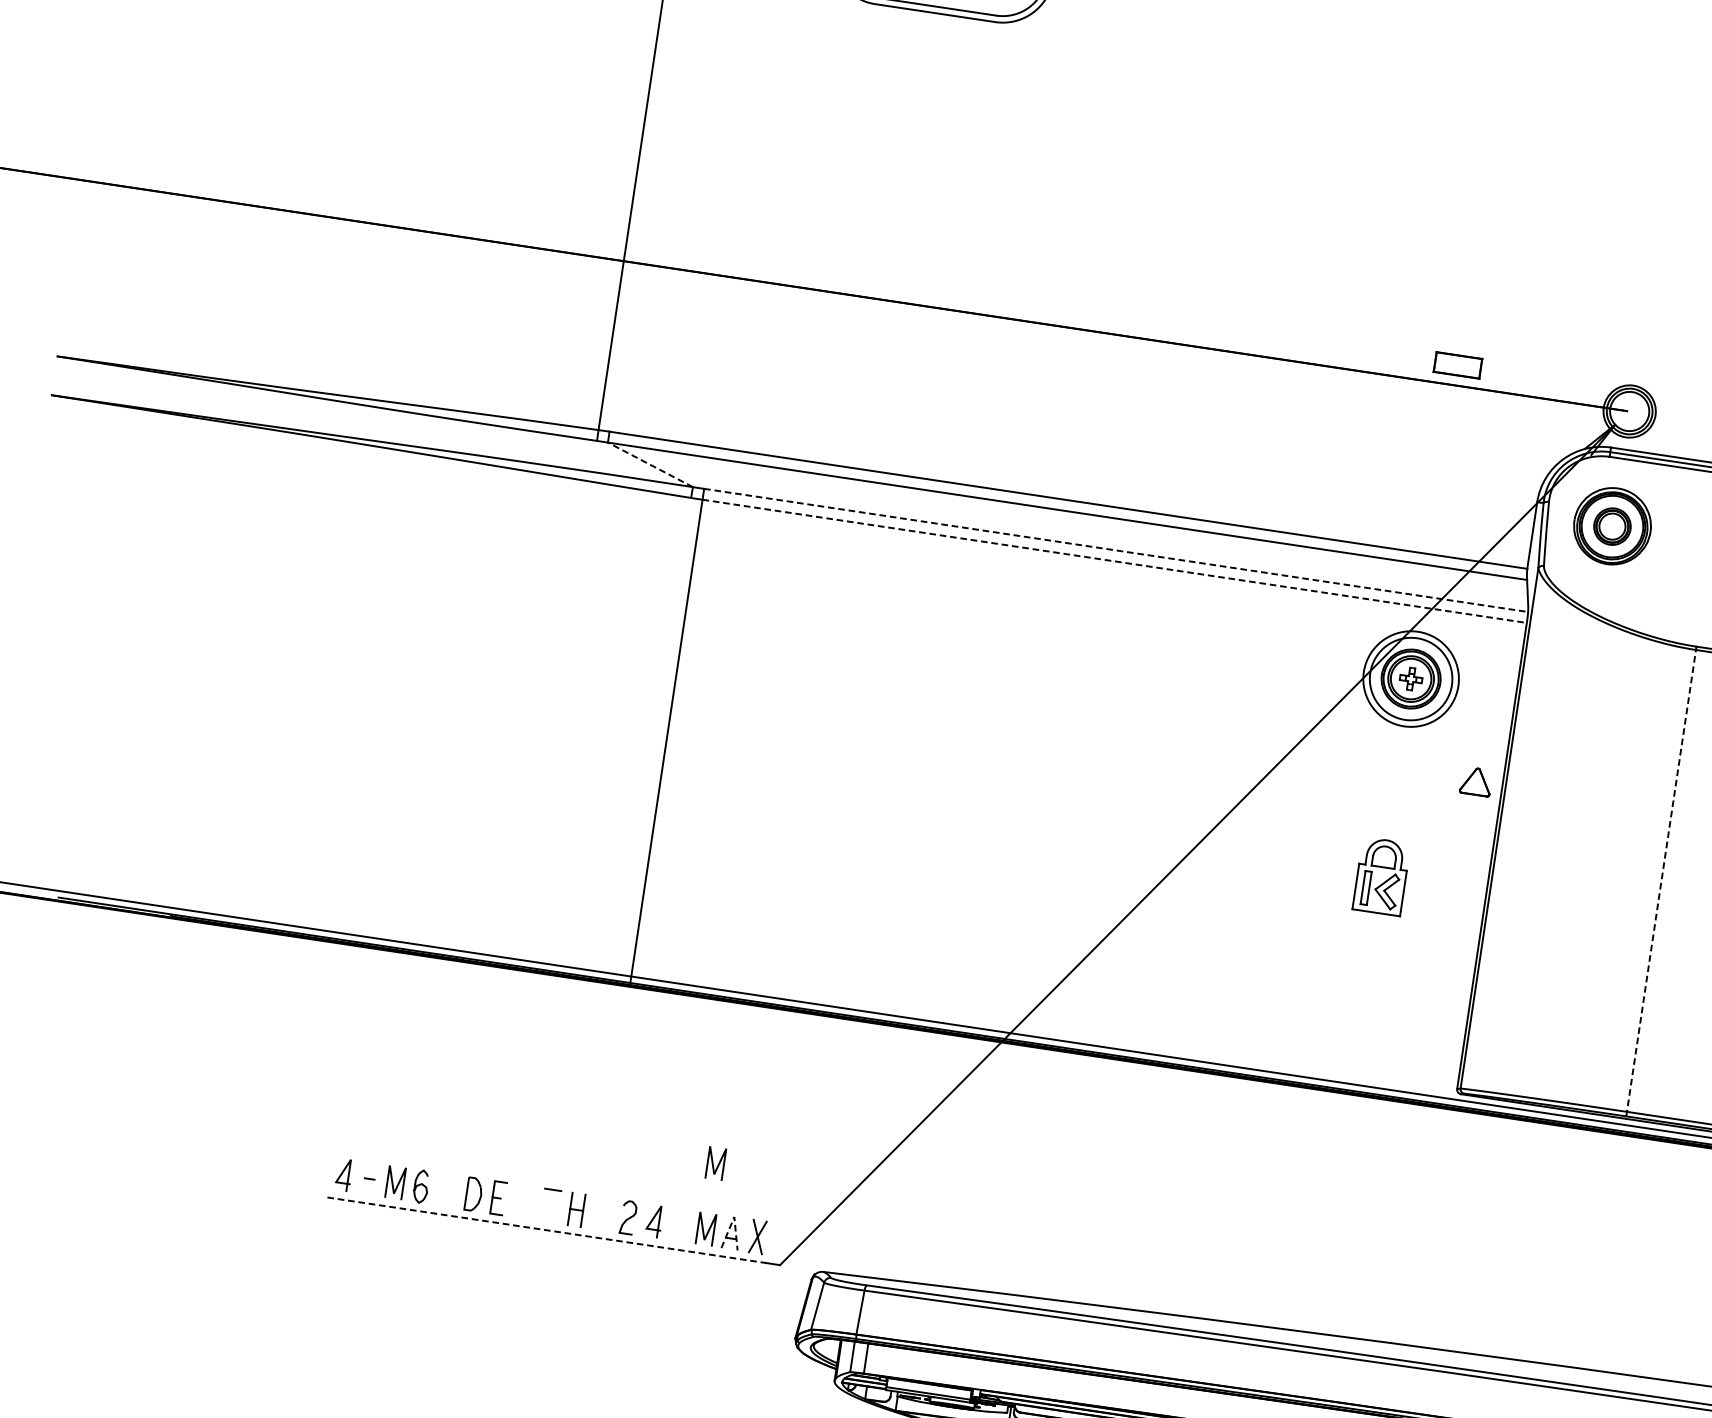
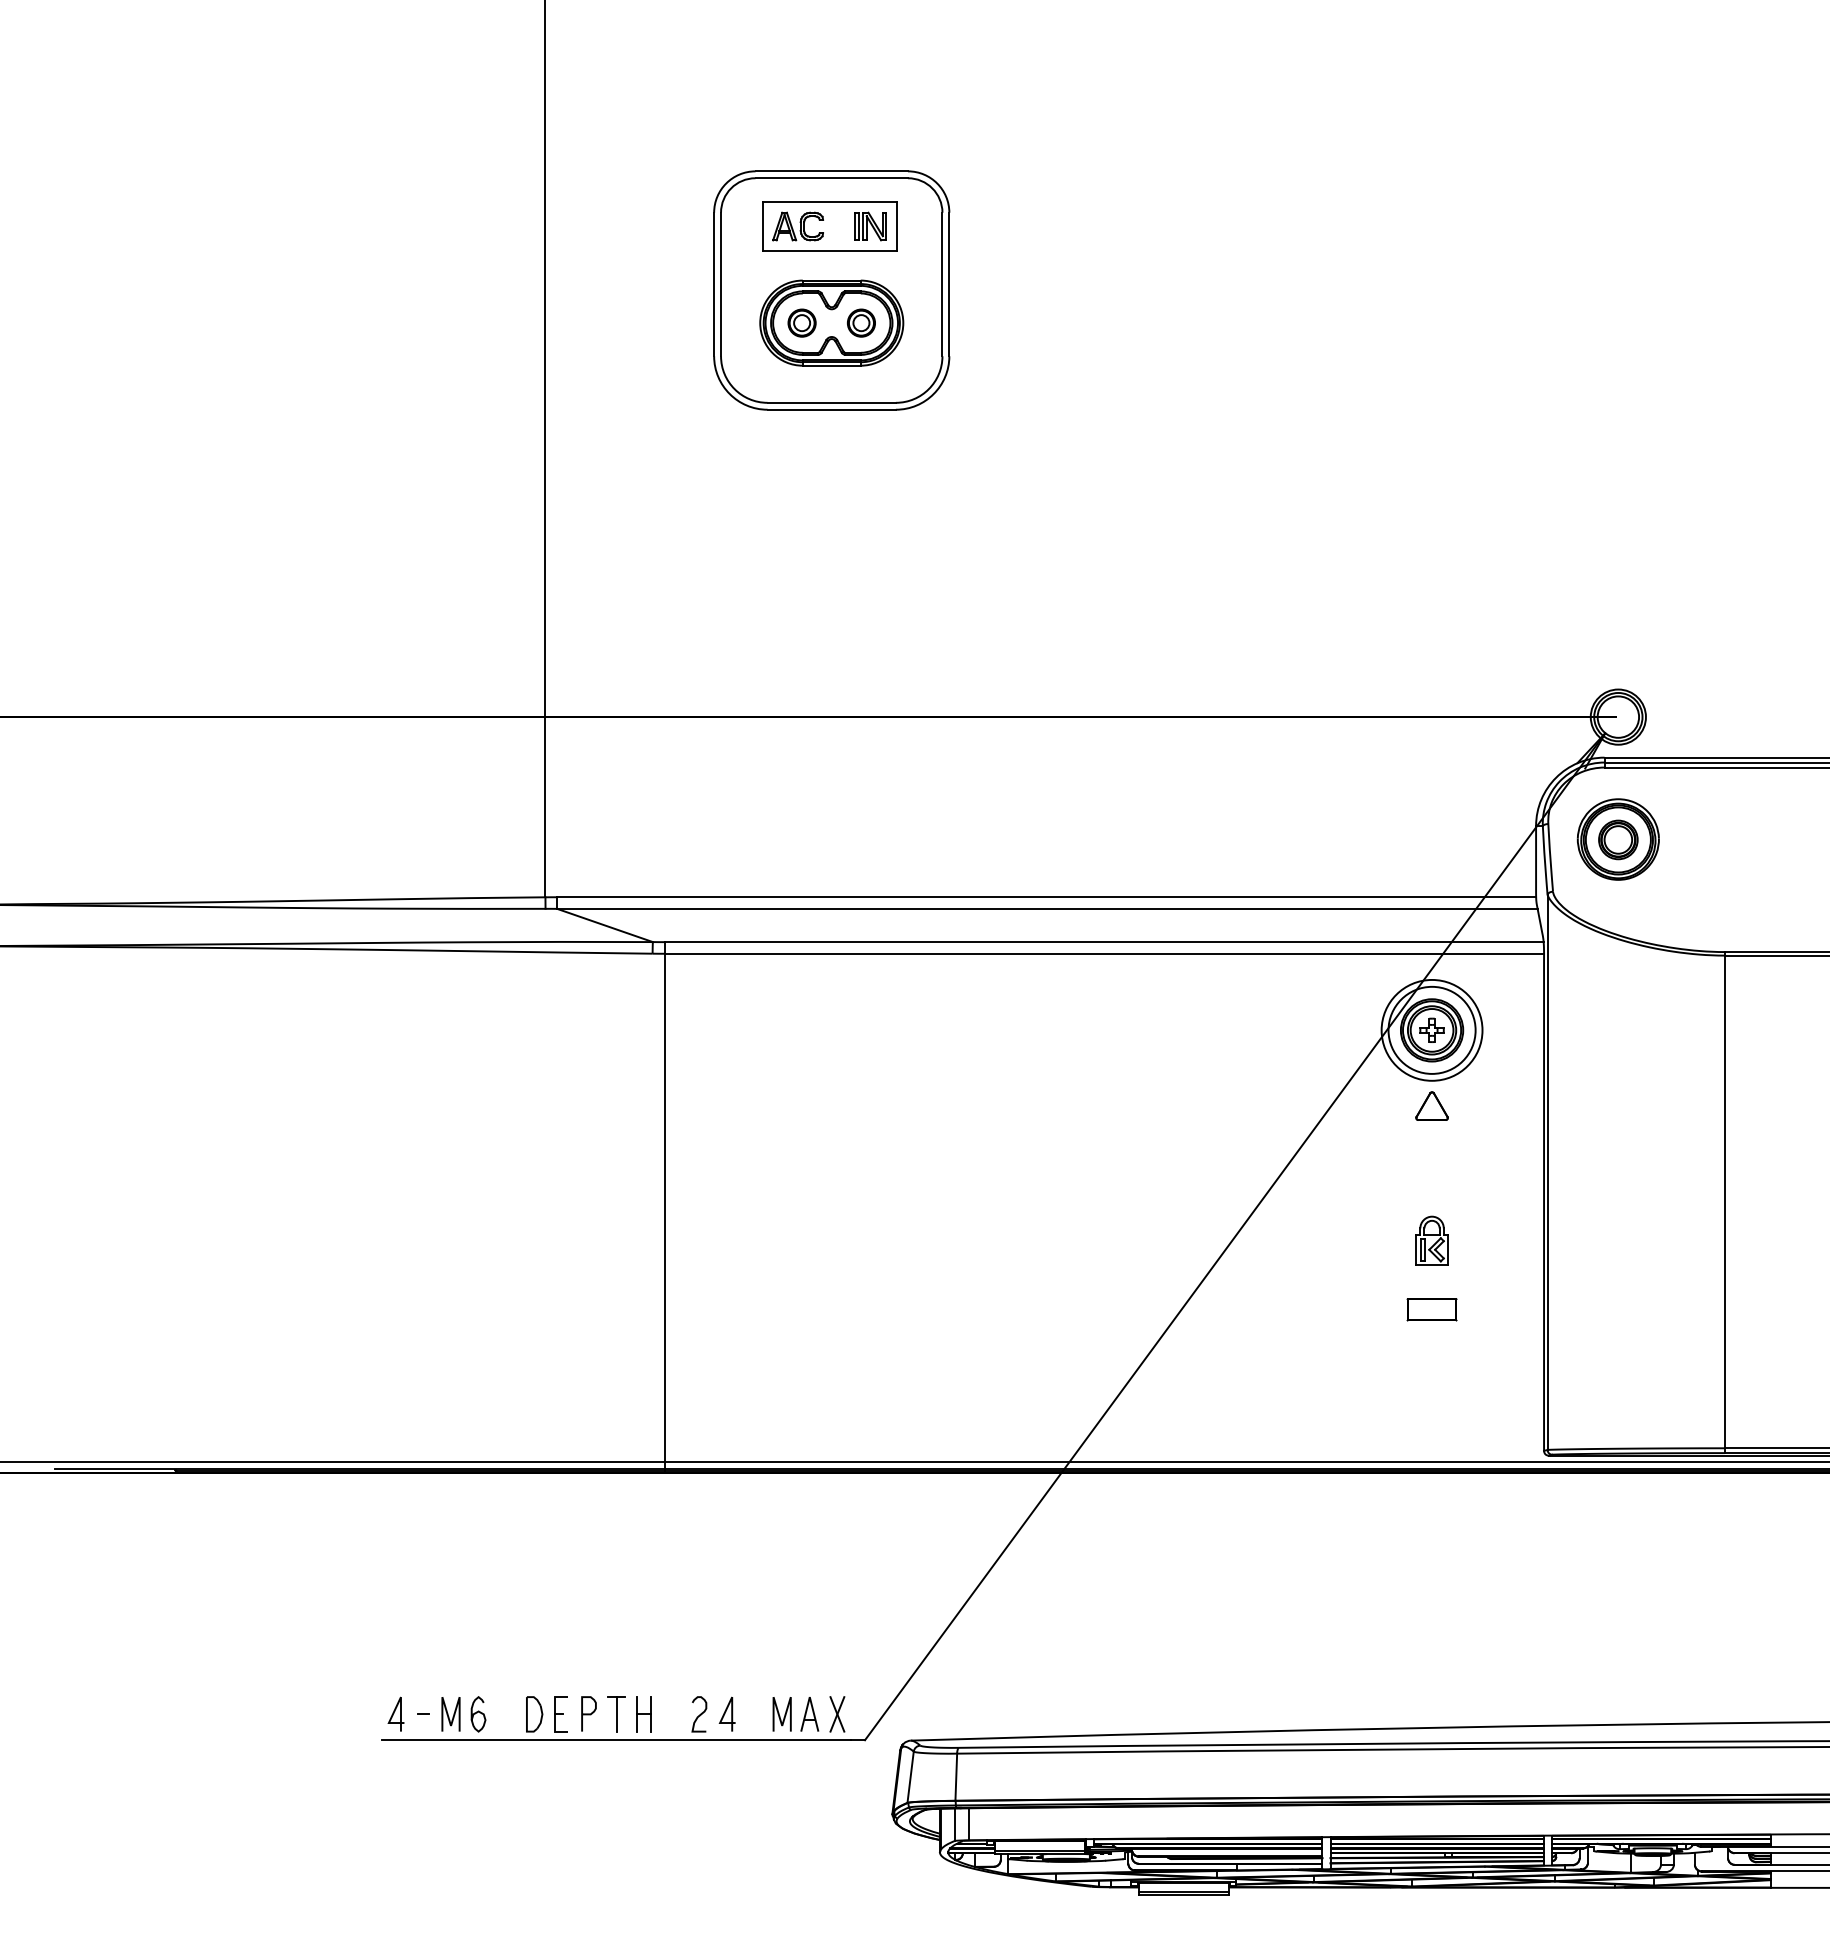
part: (1457, 365) -> (1431, 1309), moved
line: (650, 464) -> (605, 925), dashed -> solid
line: (1116, 550) -> (1104, 942), dashed -> solid
line: (1114, 561) -> (1104, 953), dashed -> solid
part: (1475, 780) -> (1431, 1105), moved
part: (1381, 875) -> (1431, 1240), size x0.62
line: (1661, 881) -> (1724, 1202), dashed -> solid
line: (713, 1163) -> (779, 1644), removed
curve: (524, 1201) -> (588, 1713), added
line: (550, 1206) -> (616, 1714), added
line: (734, 1217) -> (809, 1697), dashed -> solid
line: (547, 1230) -> (616, 1740), dashed -> solid

